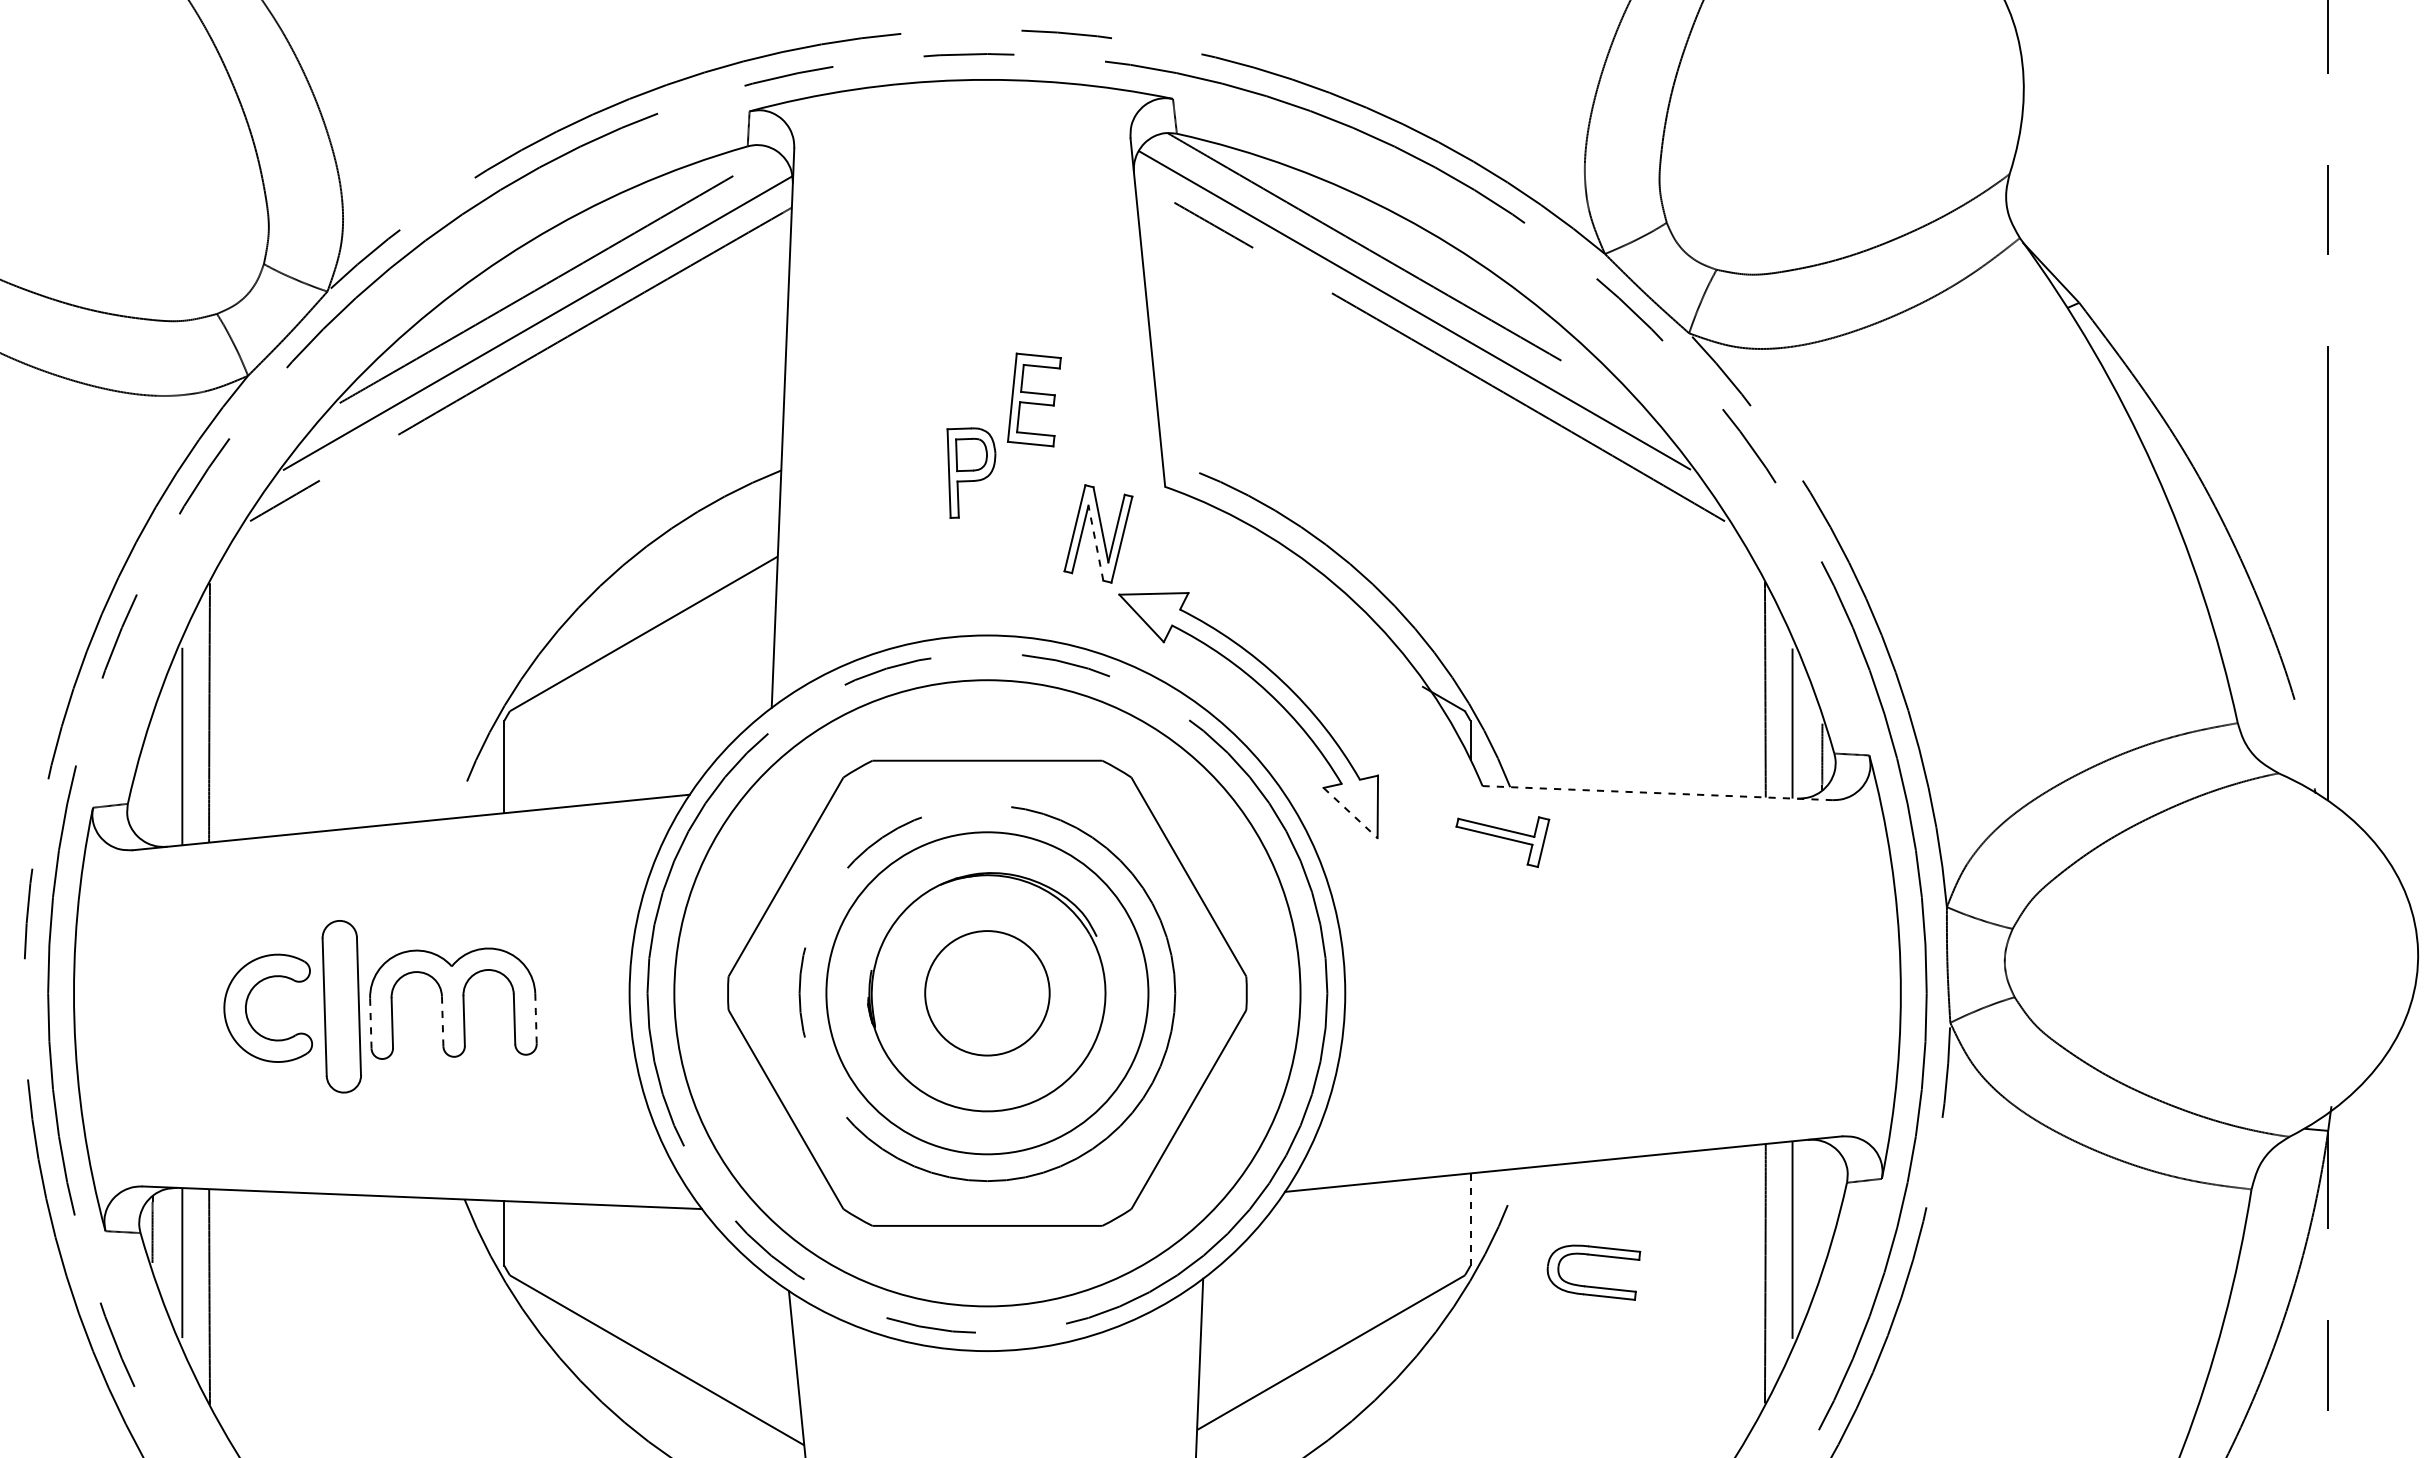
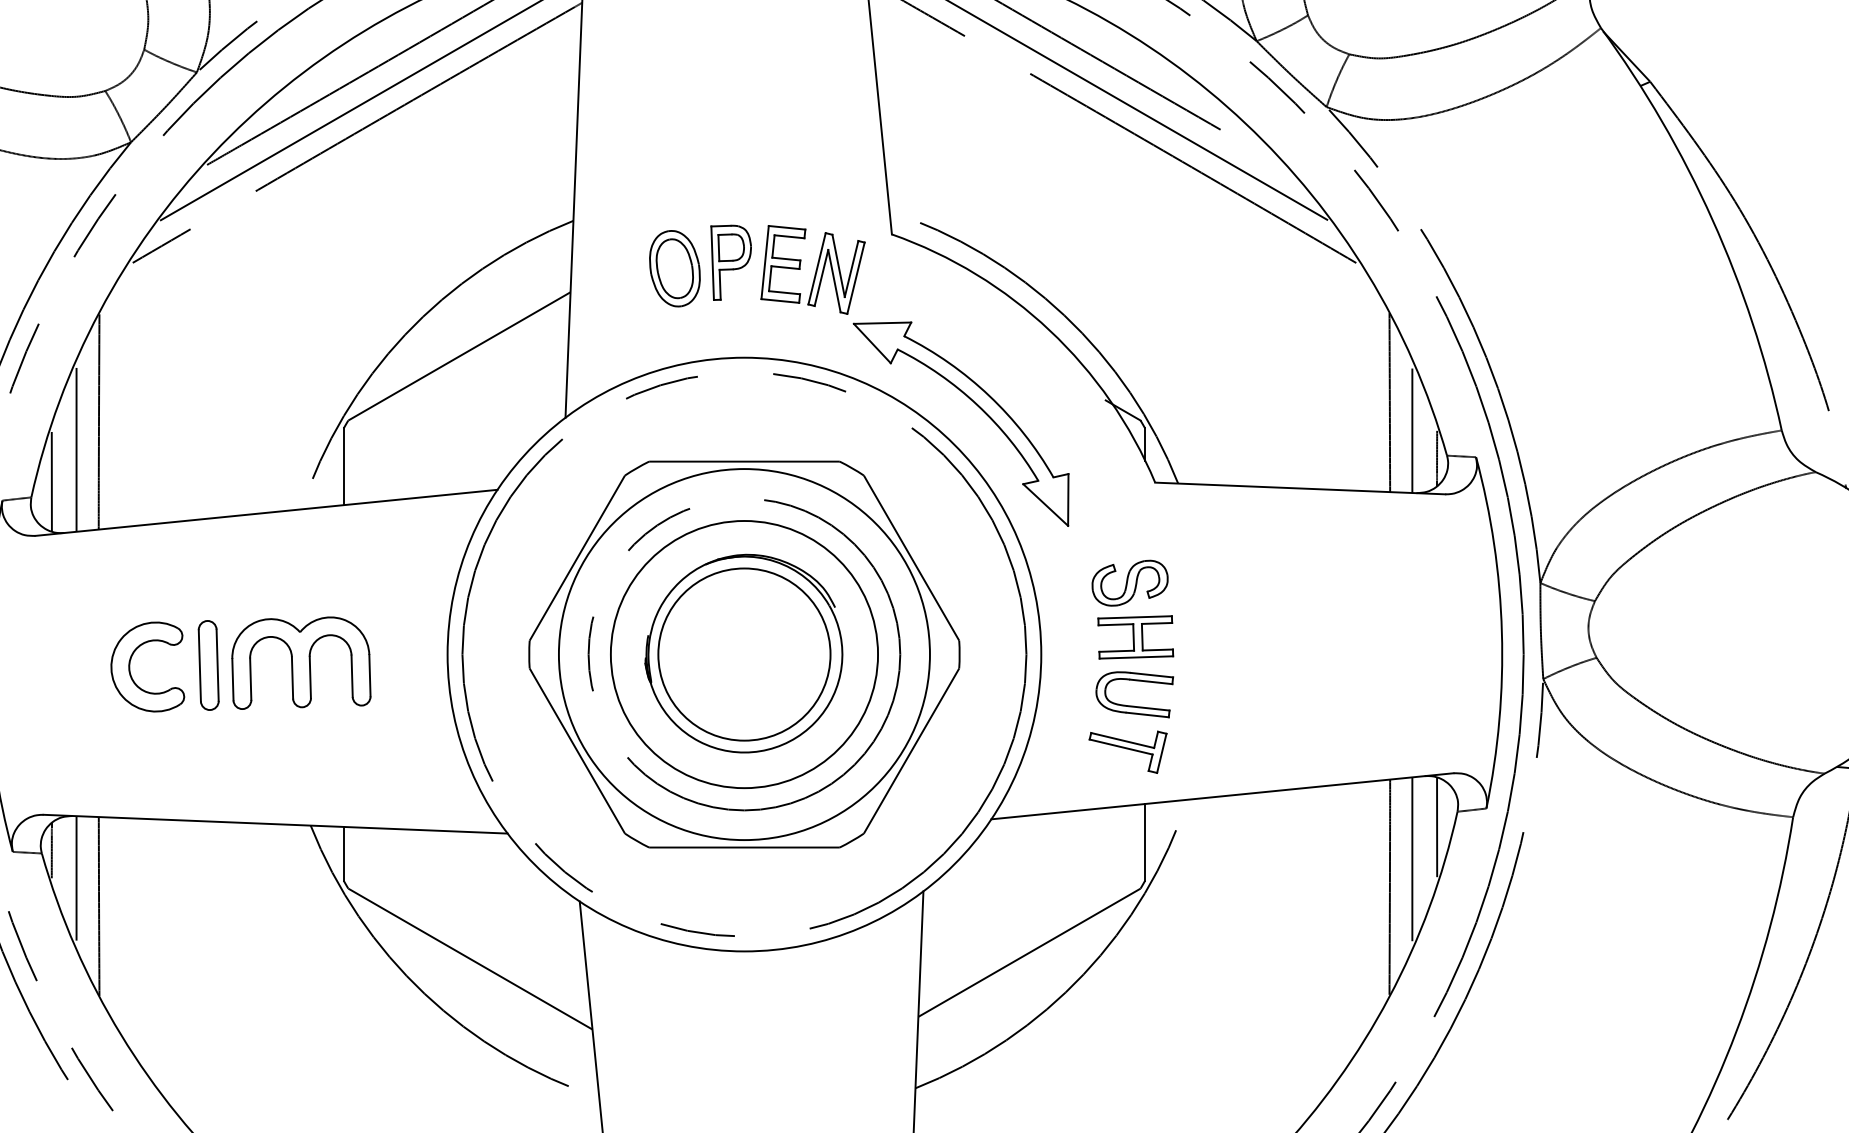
part: (1034, 399) -> (783, 263), moved
part: (971, 472) -> (731, 262), moved
part: (903, 527) -> (674, 268), added
line: (1095, 542) -> (834, 280), dashed -> solid
line: (152, 784) -> (51, 481), added
line: (1657, 793) -> (1300, 488), dashed -> solid
line: (1350, 813) -> (1045, 505), dashed -> solid
part: (1502, 841) -> (1127, 751), moved
part: (1452, 907) -> (1130, 583), added
part: (1459, 972) -> (1136, 637), added
circle: (987, 992) -> (744, 653), size x0.71
circle: (987, 993) -> (744, 654), size x1.67
part: (341, 1005) -> (208, 664), size x0.62
line: (536, 1018) -> (370, 675), dashed -> solid
line: (442, 1021) -> (292, 677), dashed -> solid
line: (370, 1023) -> (232, 679), dashed -> solid
line: (1822, 1201) -> (1437, 827), added
line: (1470, 1220) -> (1145, 843), dashed -> solid
part: (1589, 1285) -> (1131, 705), moved

